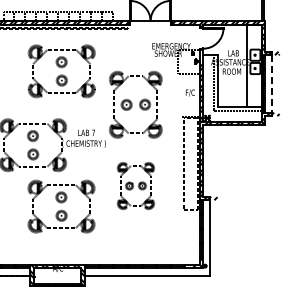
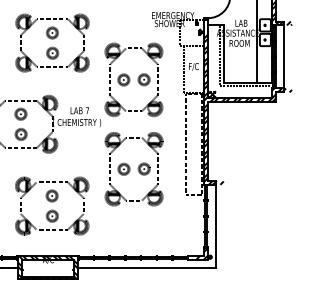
line: (272, 83) -> (284, 56), dashed -> solid
line: (181, 94) -> (184, 68), added
part: (135, 185) -> (133, 168), size x1.43
part: (61, 206) -> (52, 205), moved

